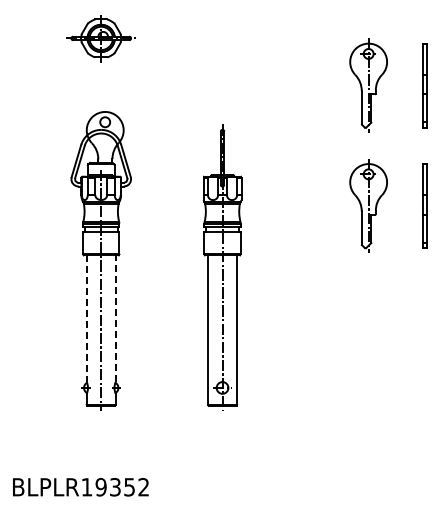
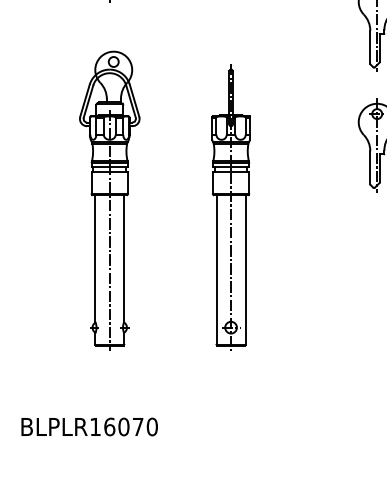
line: (115, 318) -> (124, 258), dashed -> solid
line: (86, 319) -> (95, 259), dashed -> solid
text: (122, 487) -> (131, 427), BLPLR19352 -> BLPLR16070

